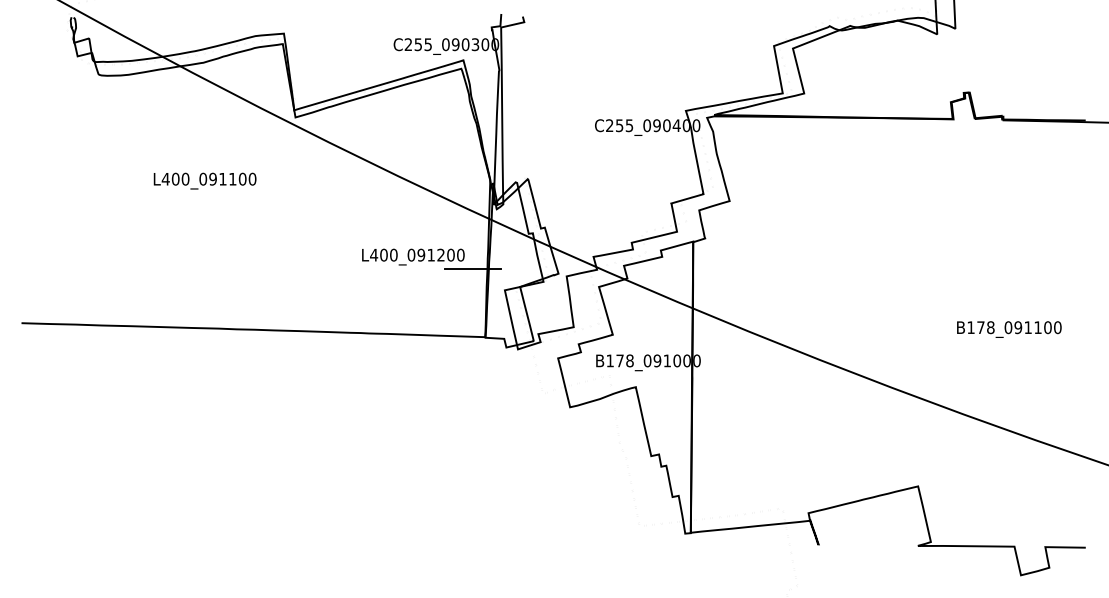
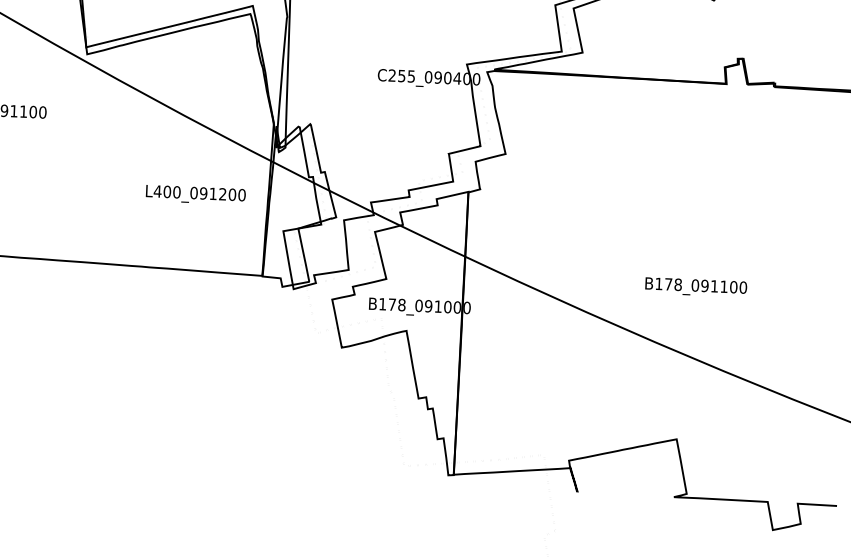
line: (473, 269) -> (253, 209), removed
text: (1009, 329) -> (696, 287), moved

